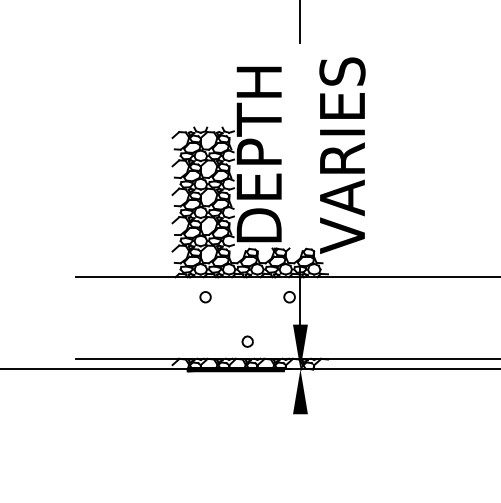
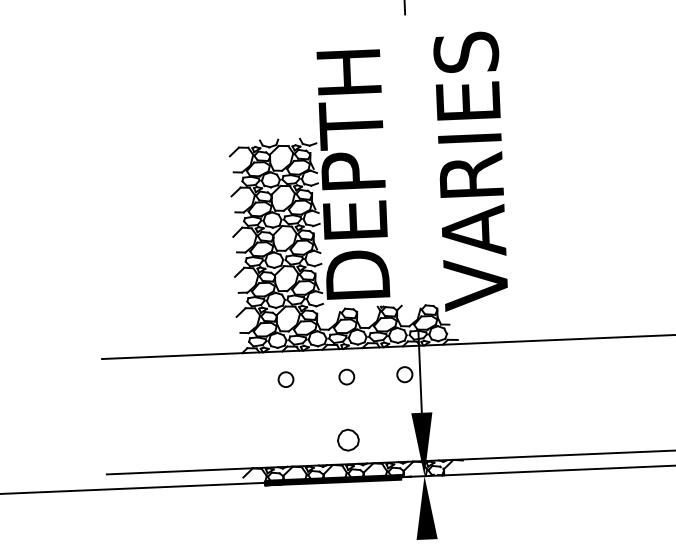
circle: (248, 297) -> (346, 377), added
part: (247, 341) -> (347, 439), size x1.4

